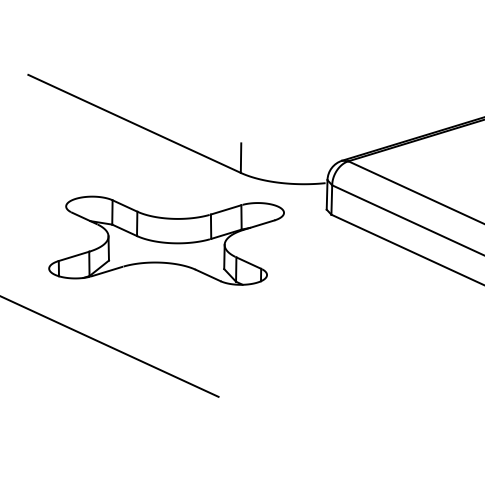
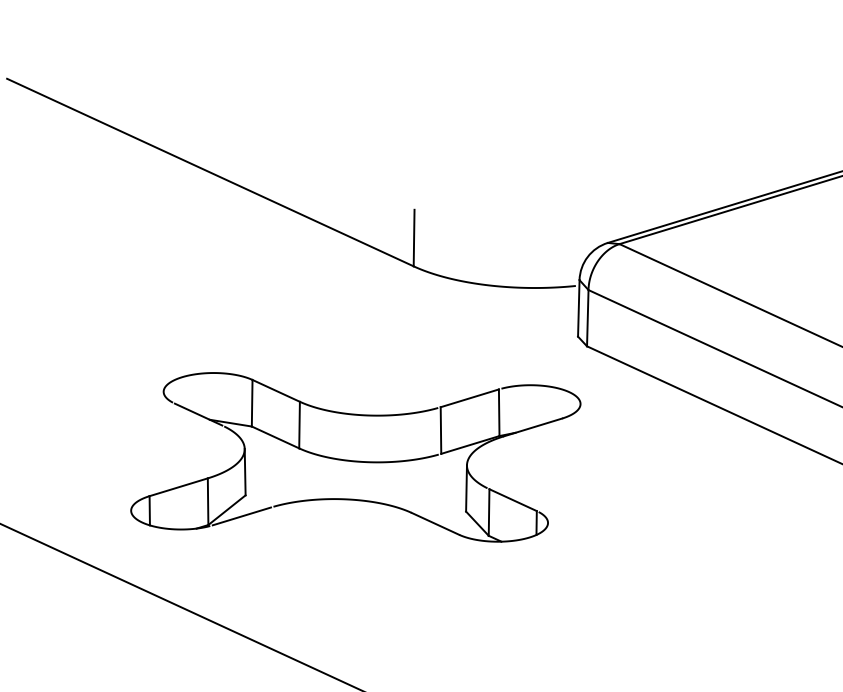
part: (166, 240) -> (355, 456), moved

